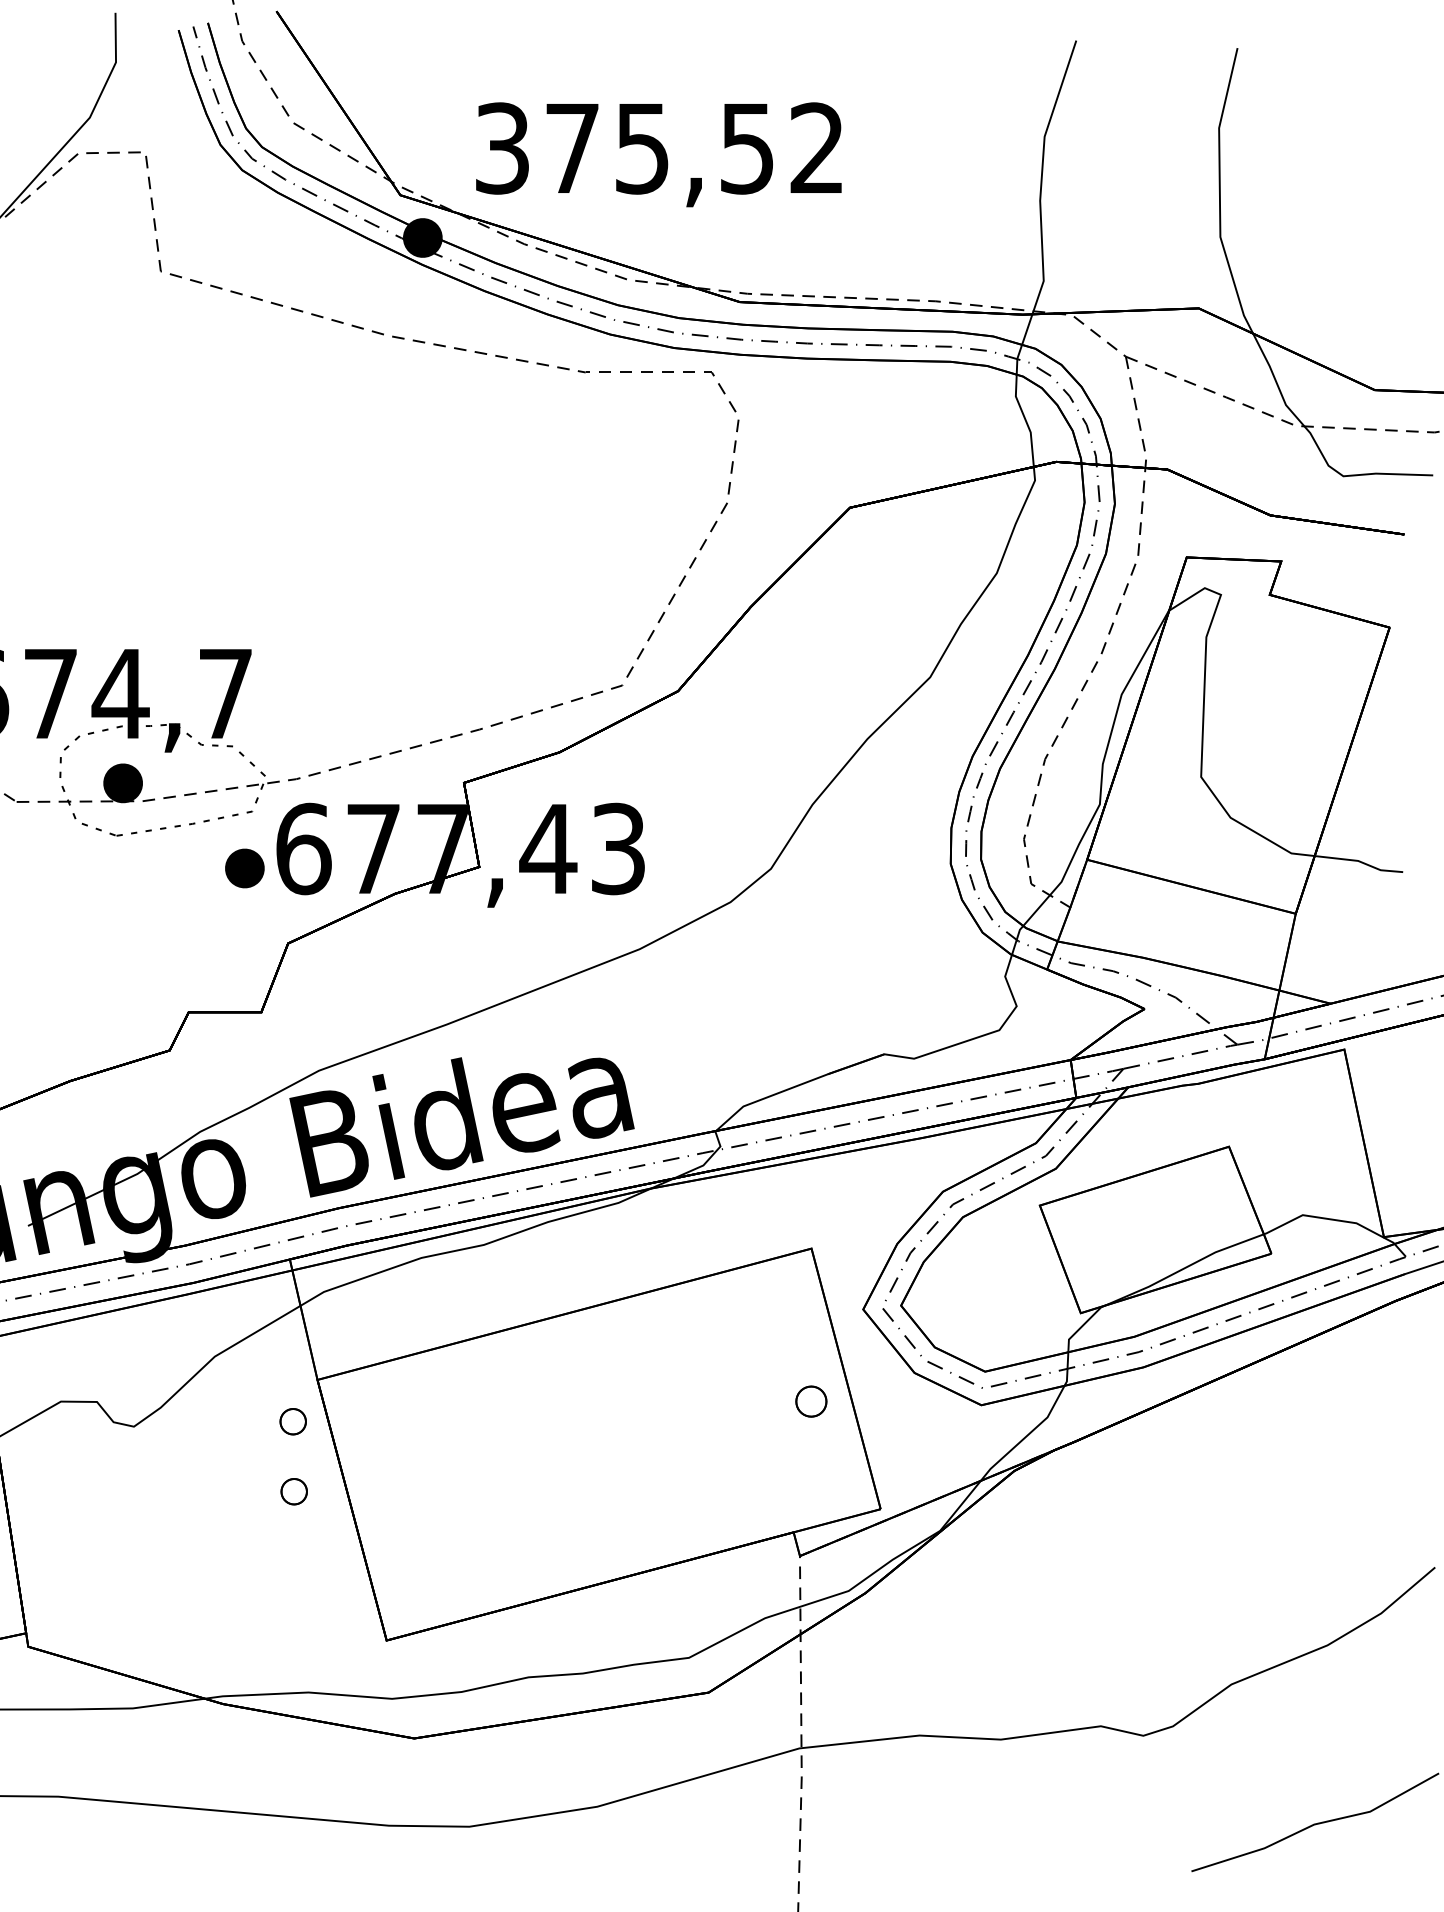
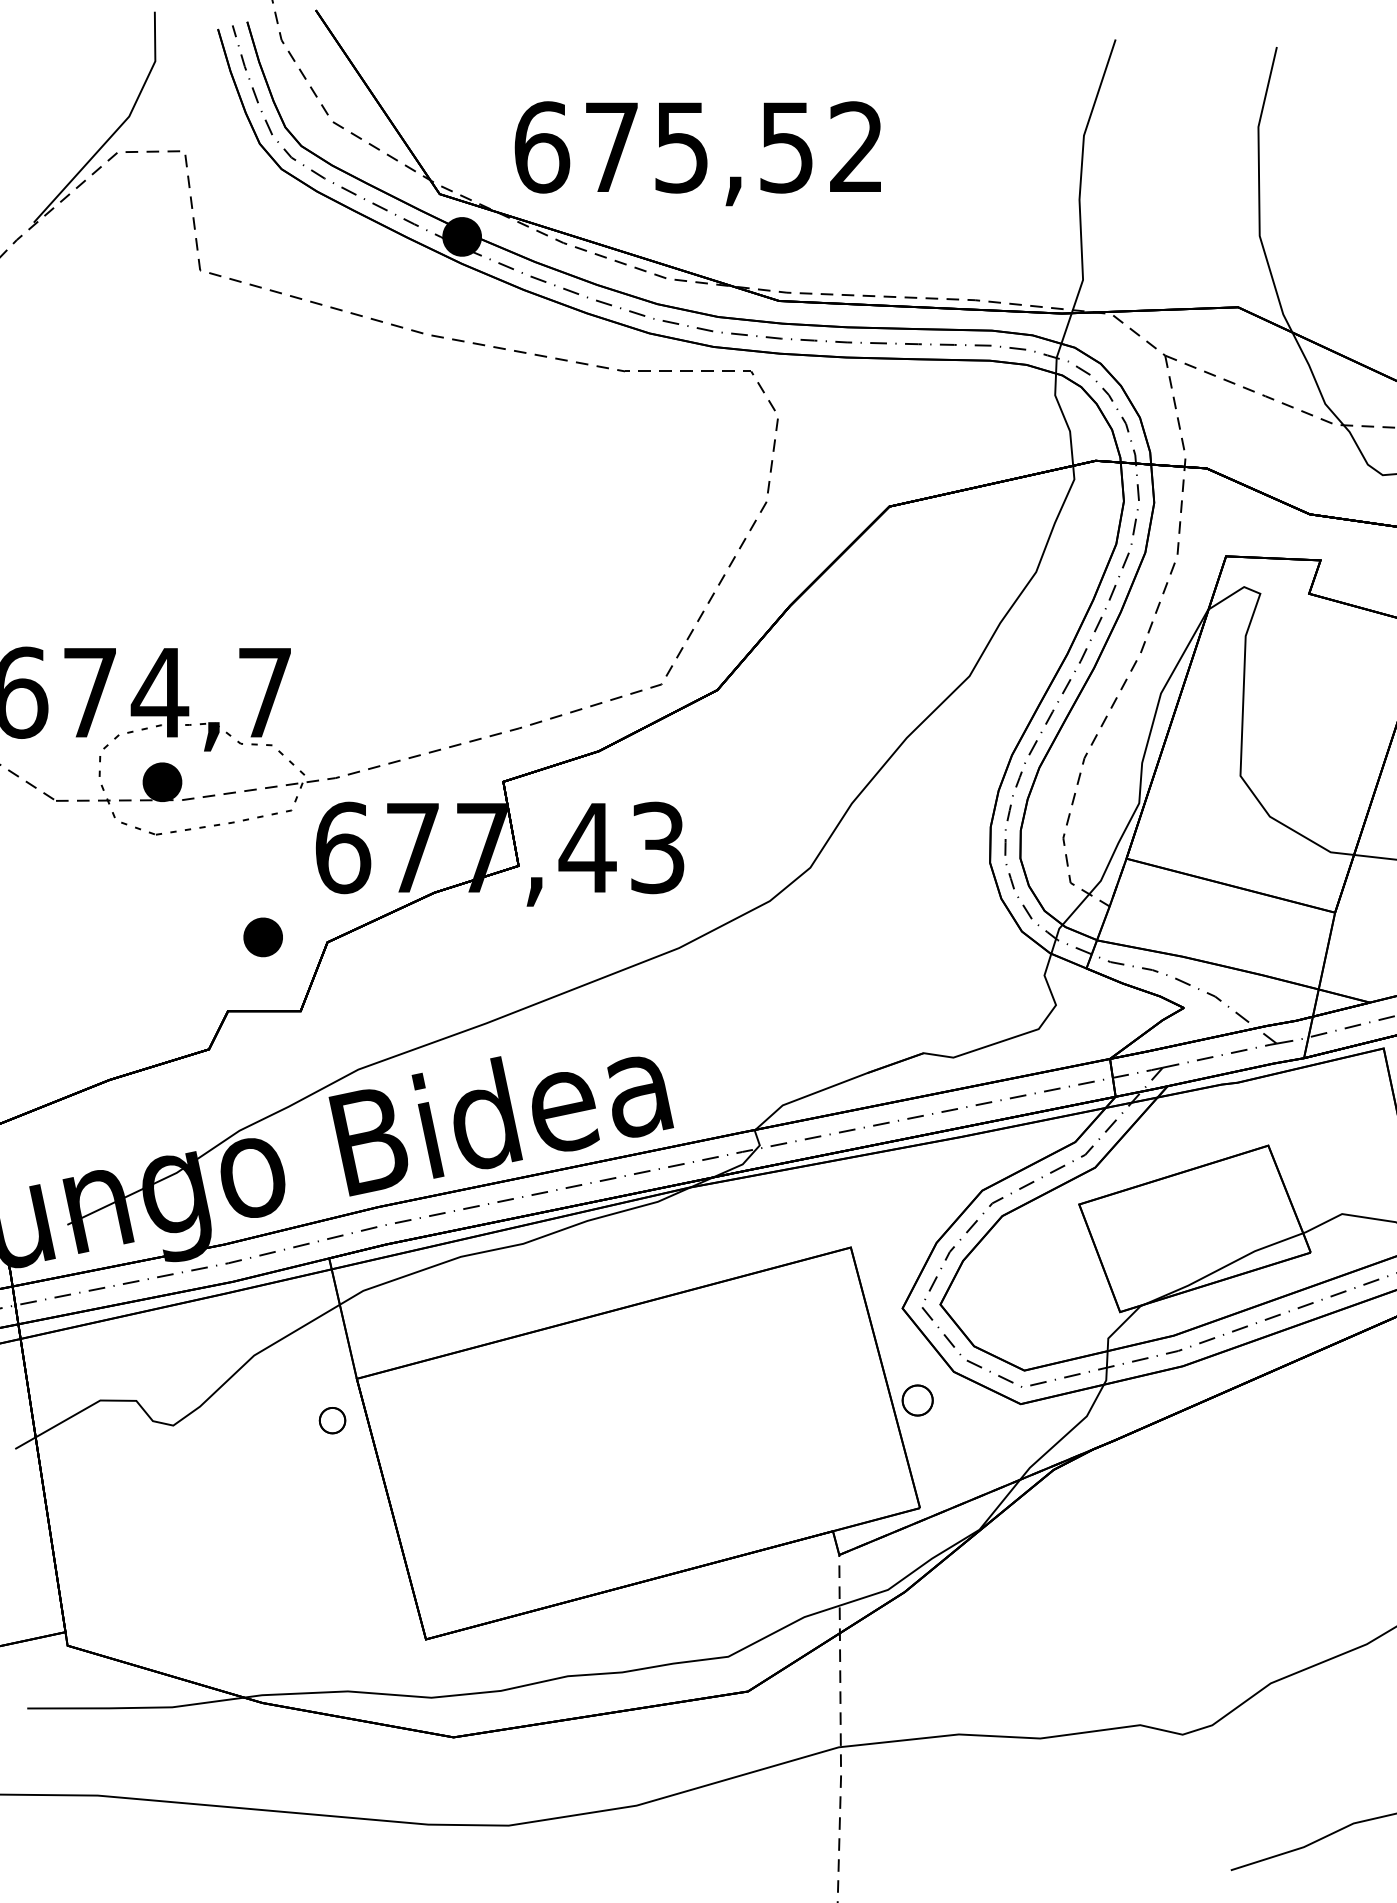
text: (502, 148) -> (541, 147), 375,52 -> 675,52
part: (244, 868) -> (262, 937), moved
part: (811, 1401) -> (917, 1400), moved
part: (293, 1491) -> (332, 1490), removed

